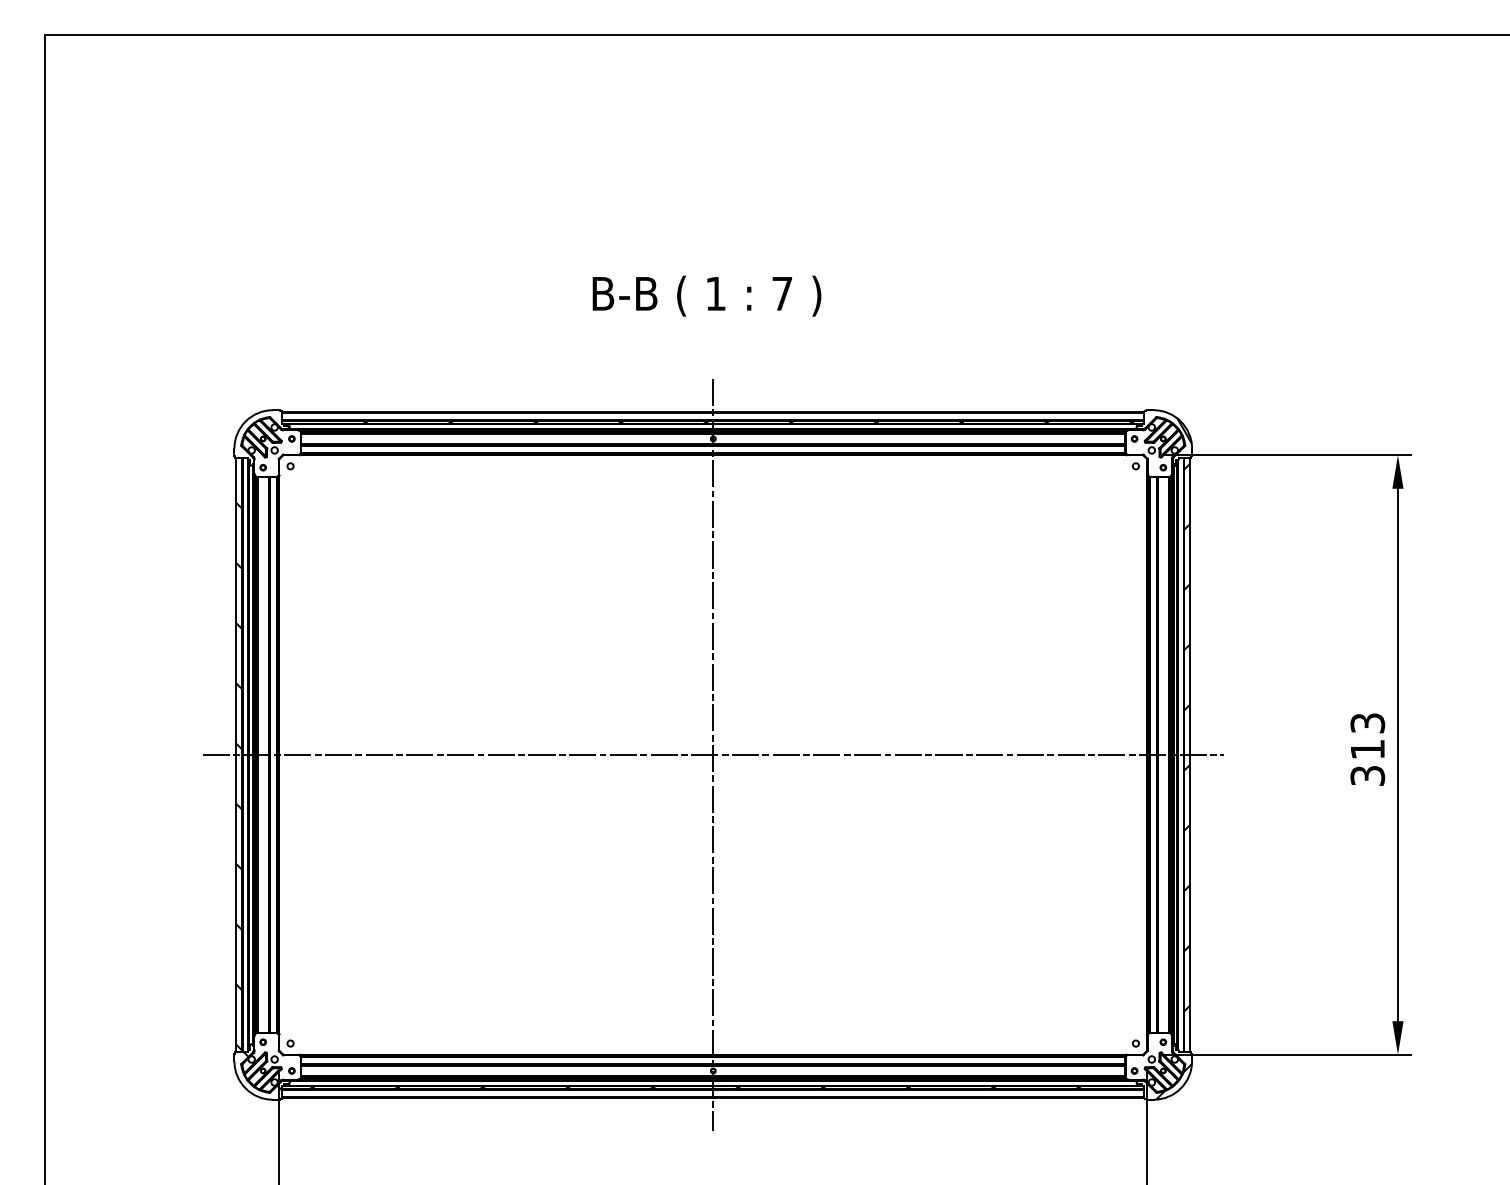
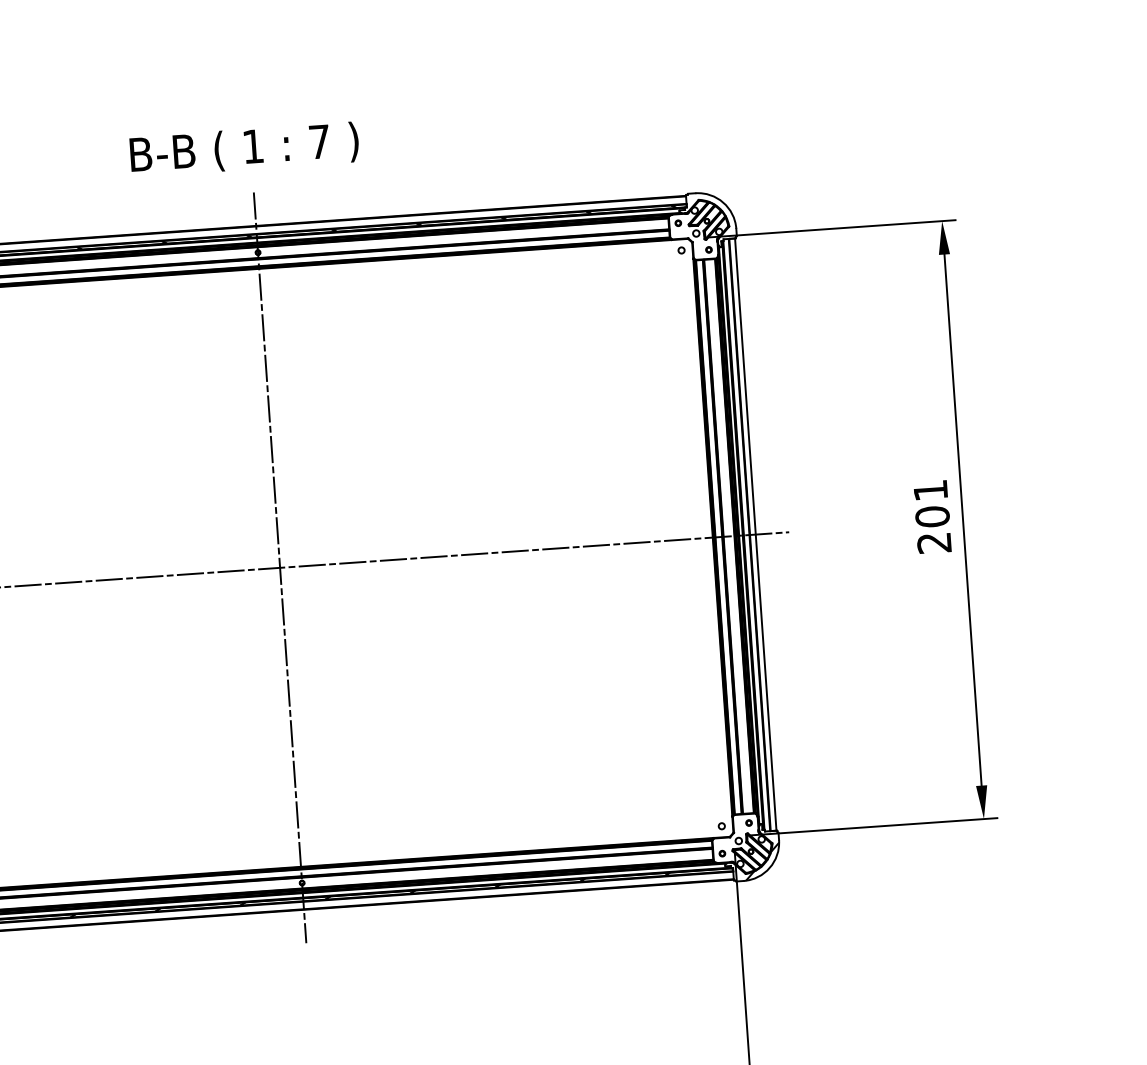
text: (706, 295) -> (244, 148), moved
hatch: (1184, 430) -> (727, 211), removed
hatch: (1187, 737) -> (751, 517), removed
text: (1367, 749) -> (932, 516), 313 -> 201

